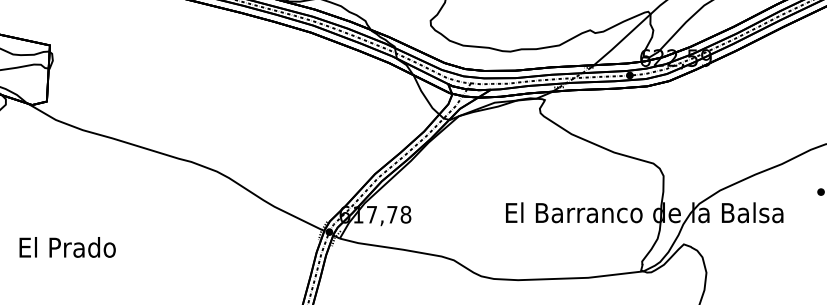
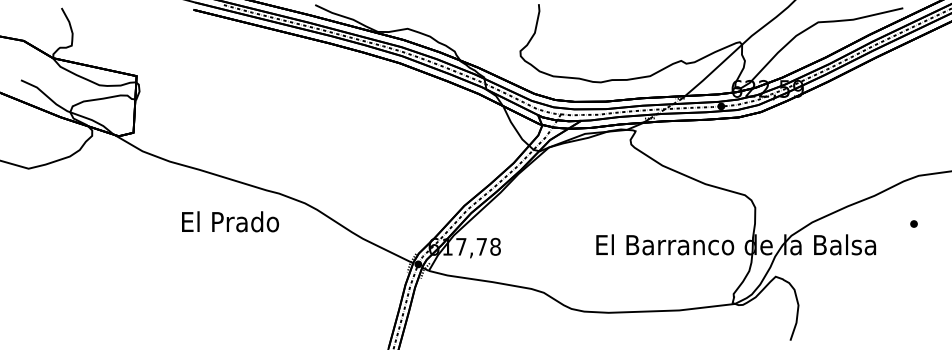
text: (67, 247) -> (230, 221), moved

